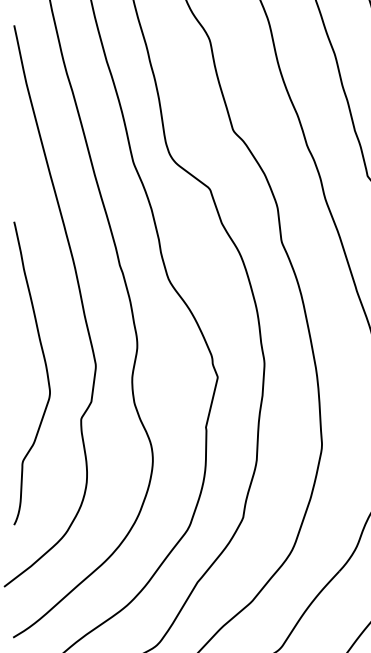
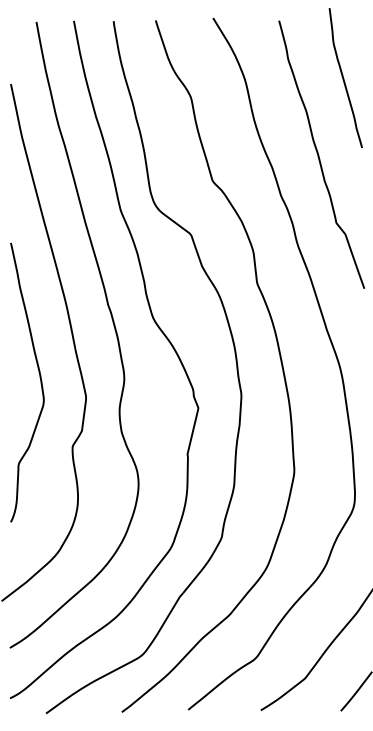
curve: (45, 368) -> (39, 378), moved

